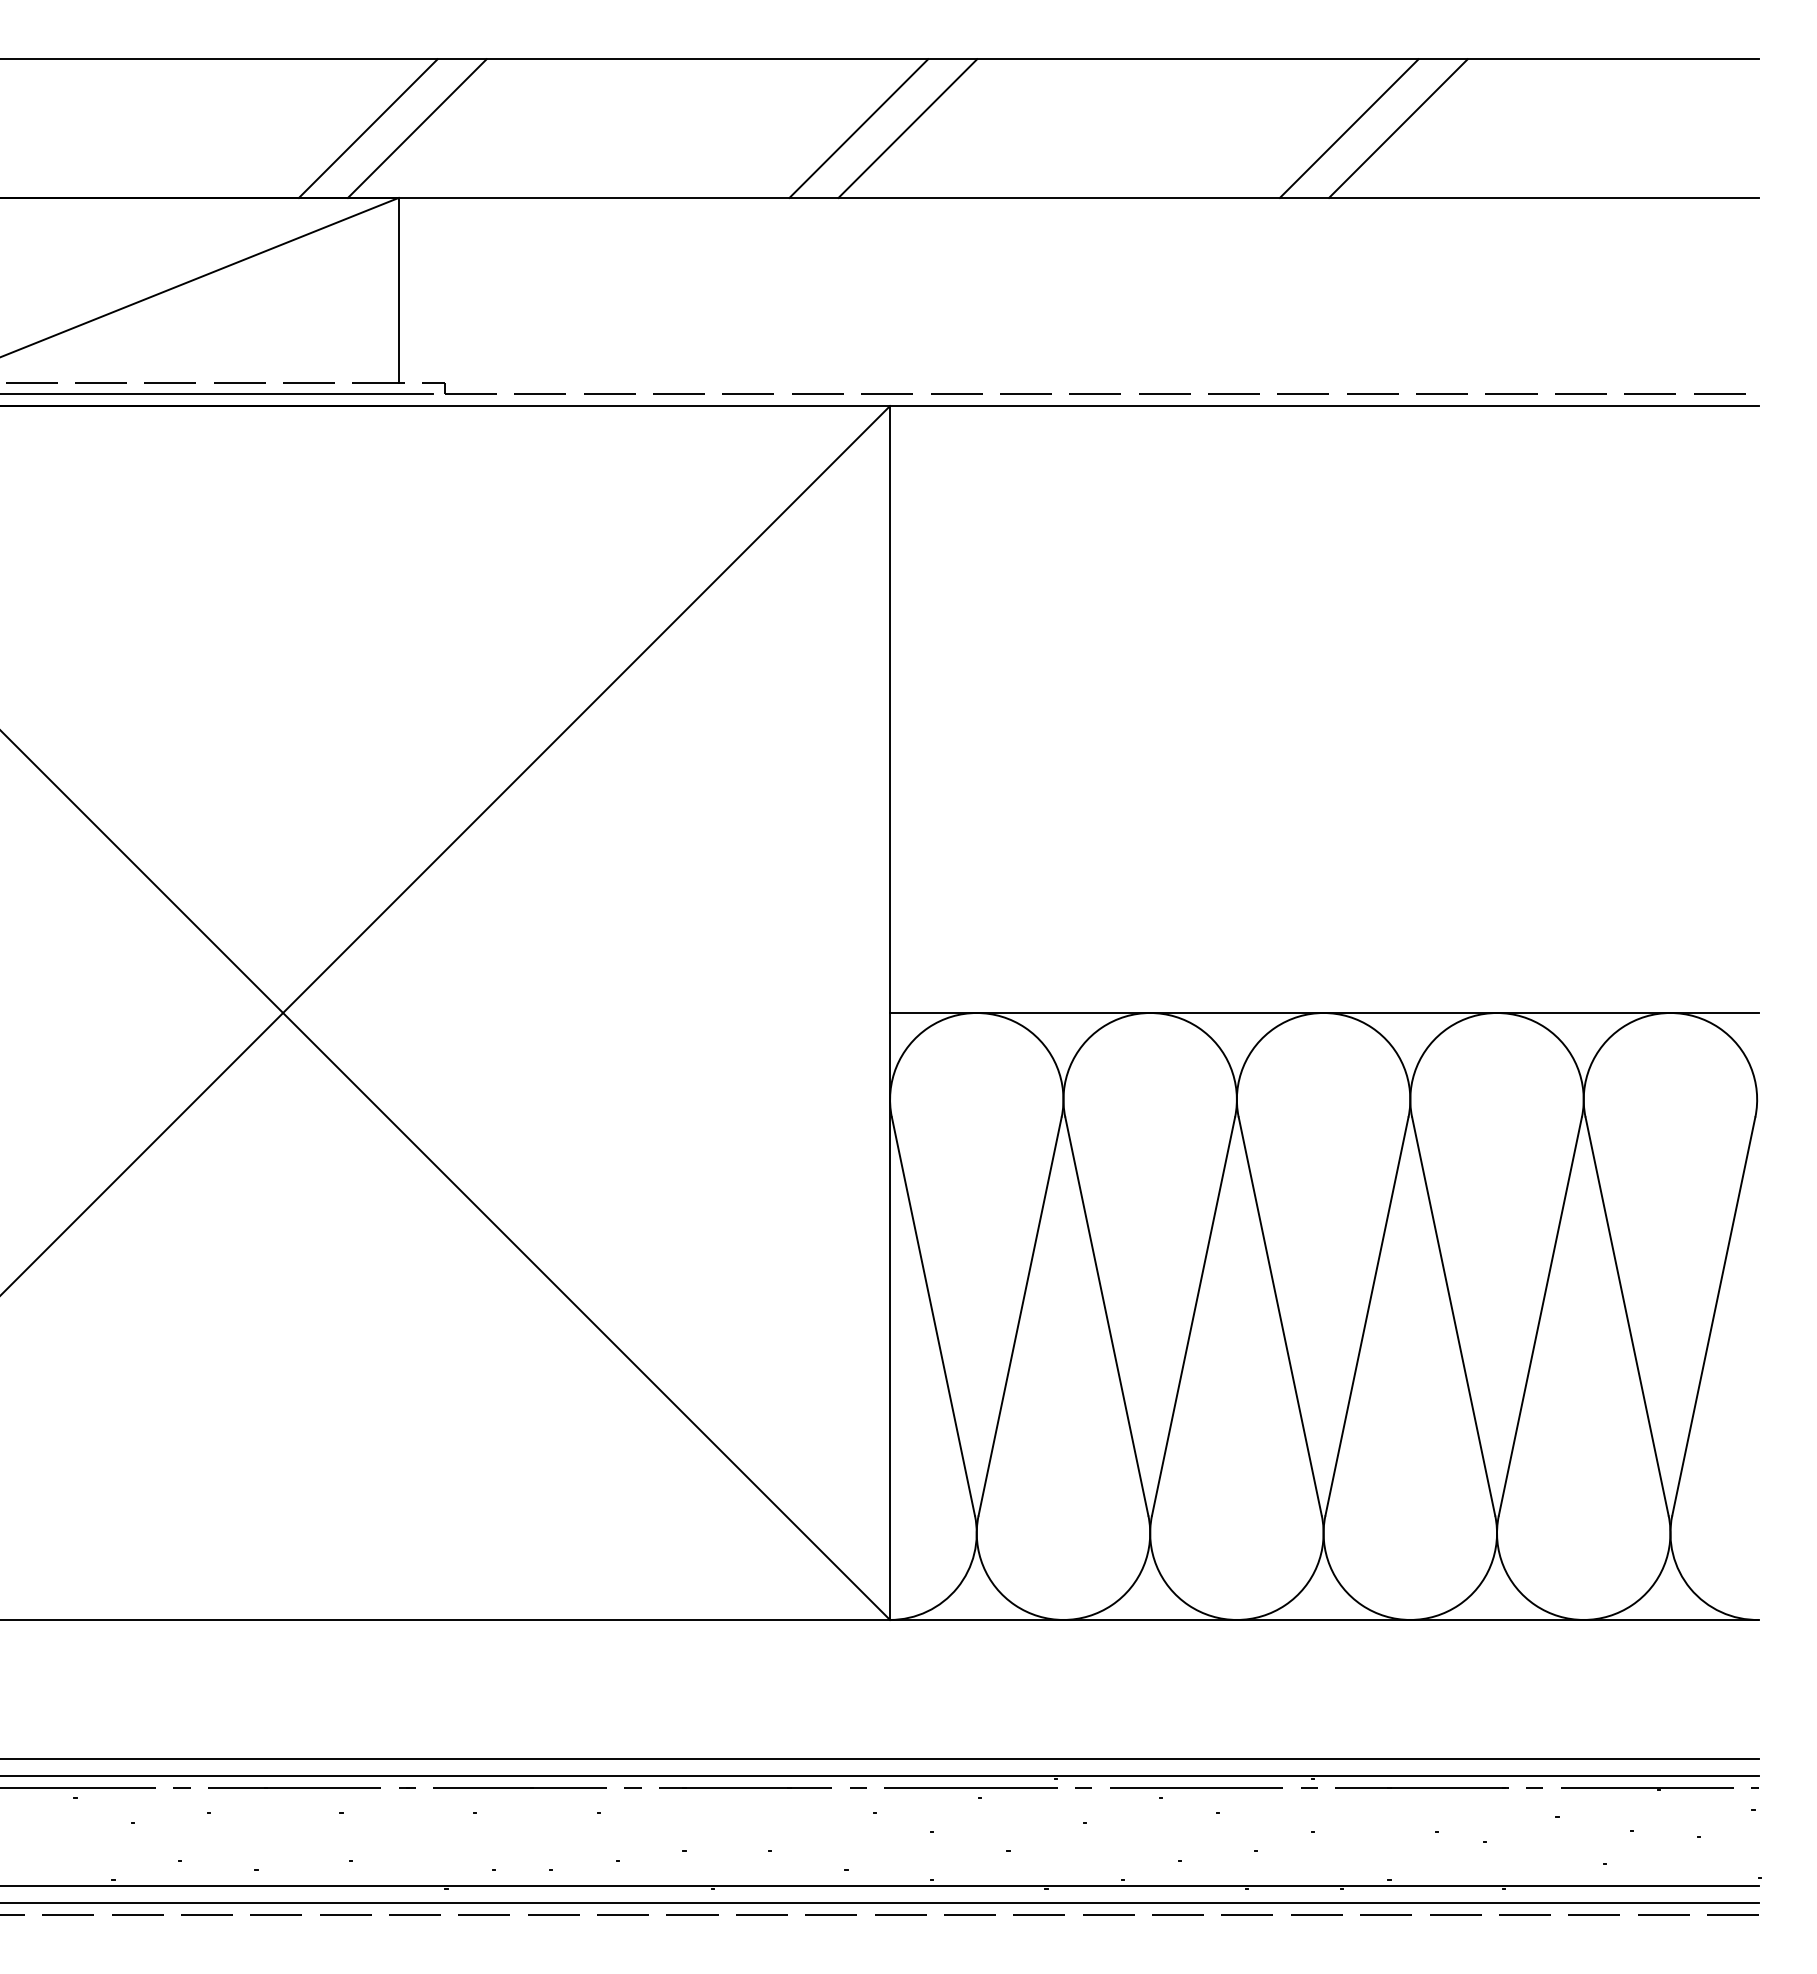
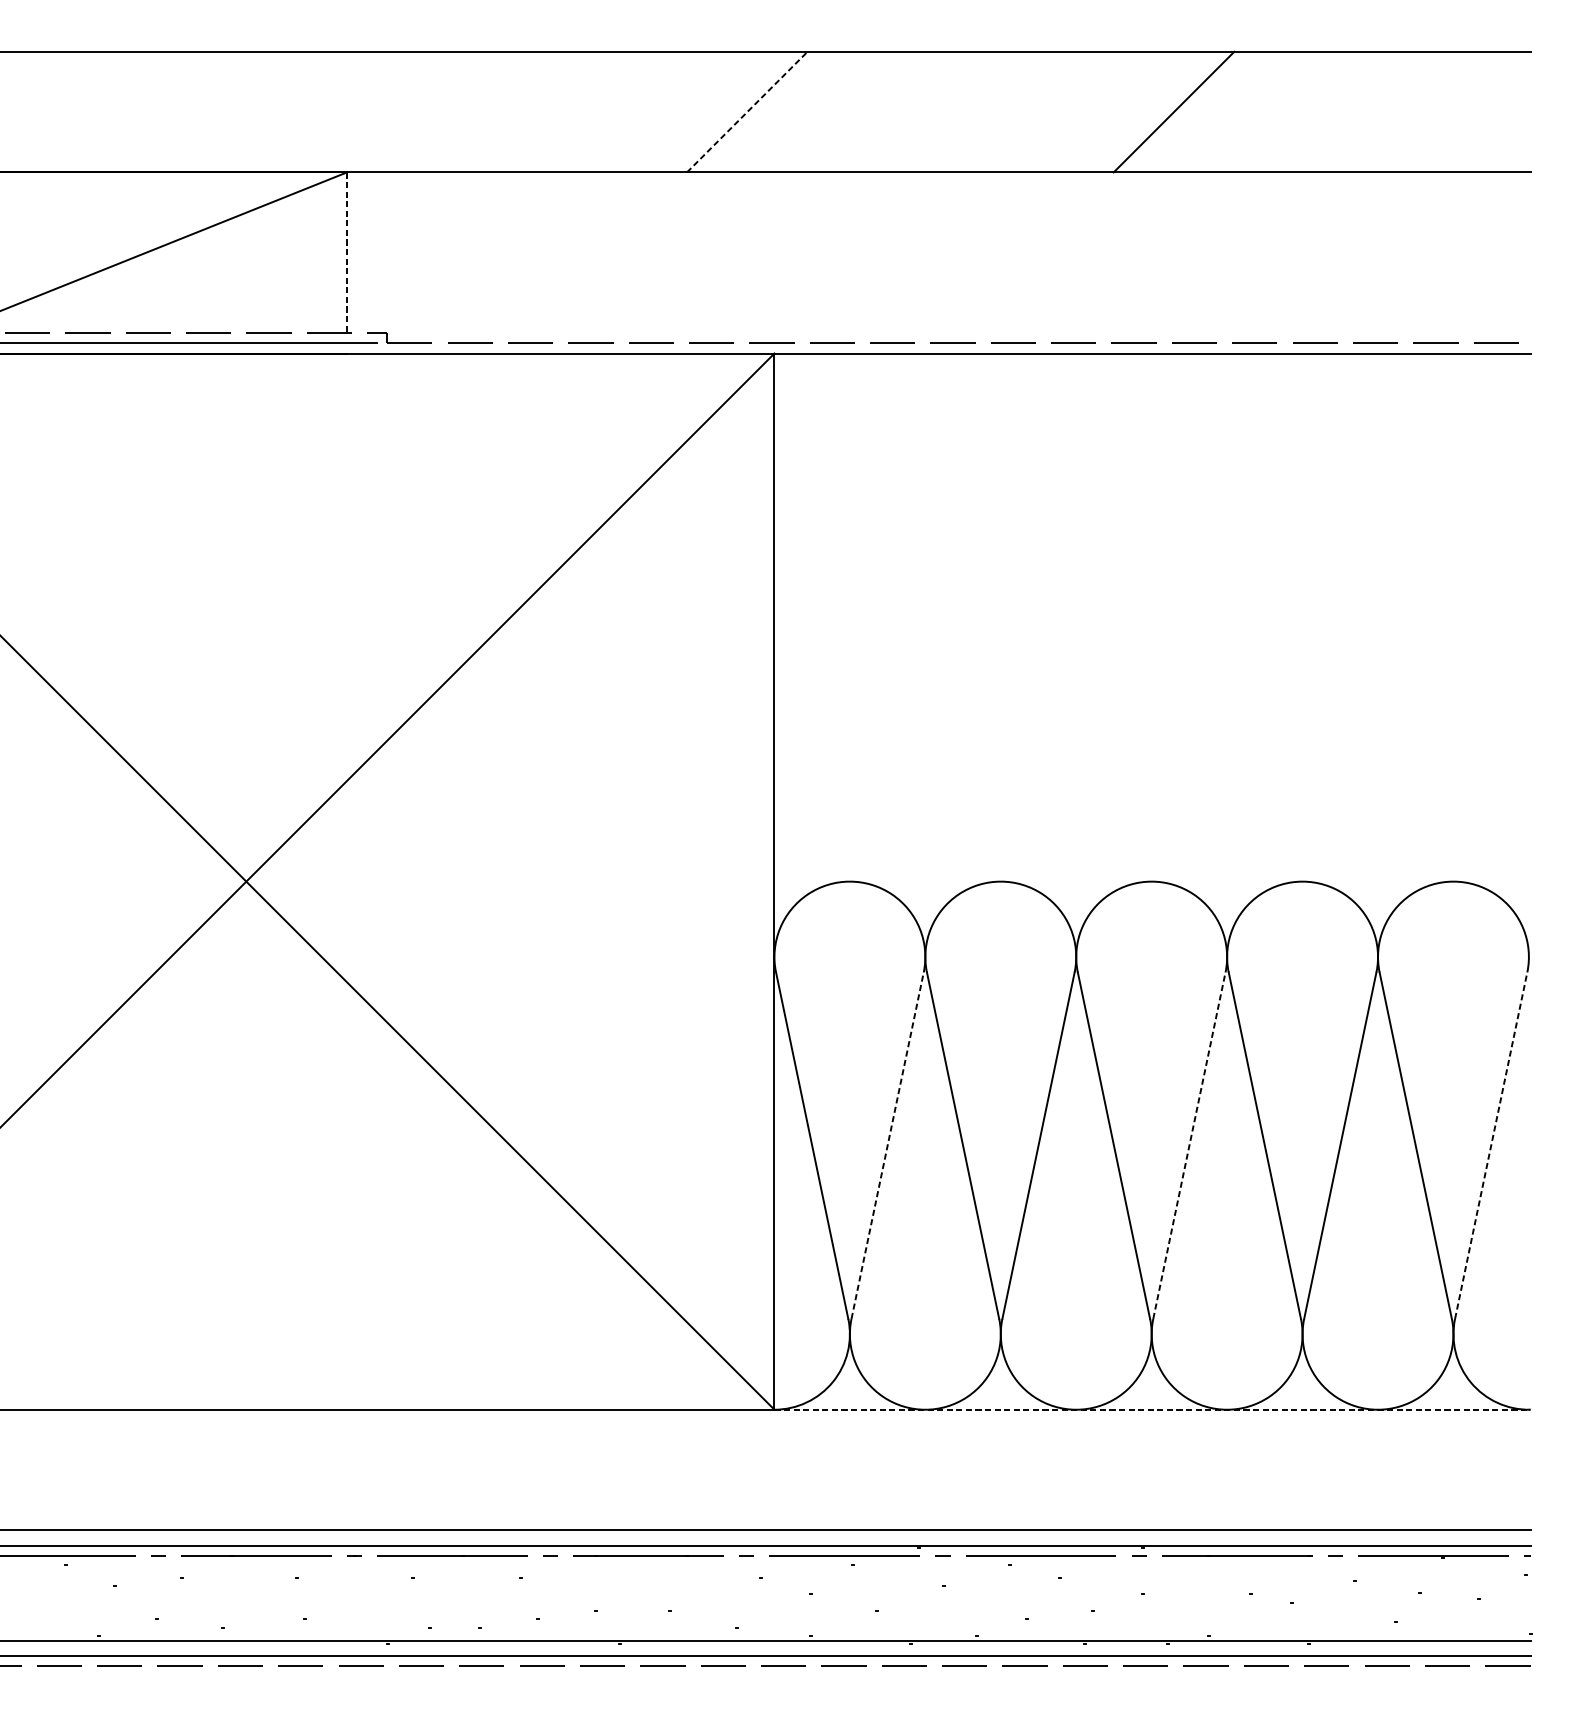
line: (367, 128) -> (319, 112), removed
line: (416, 128) -> (362, 112), removed
line: (859, 128) -> (747, 112), solid -> dashed
line: (907, 128) -> (789, 112), removed
line: (1398, 128) -> (1216, 112), removed
line: (398, 290) -> (346, 252), solid -> dashed
line: (1324, 1013) -> (1152, 882), removed
line: (1020, 1316) -> (887, 1145), solid -> dashed
line: (1367, 1316) -> (1189, 1145), solid -> dashed
line: (1713, 1316) -> (1490, 1145), solid -> dashed
line: (1325, 1619) -> (1153, 1409), solid -> dashed

